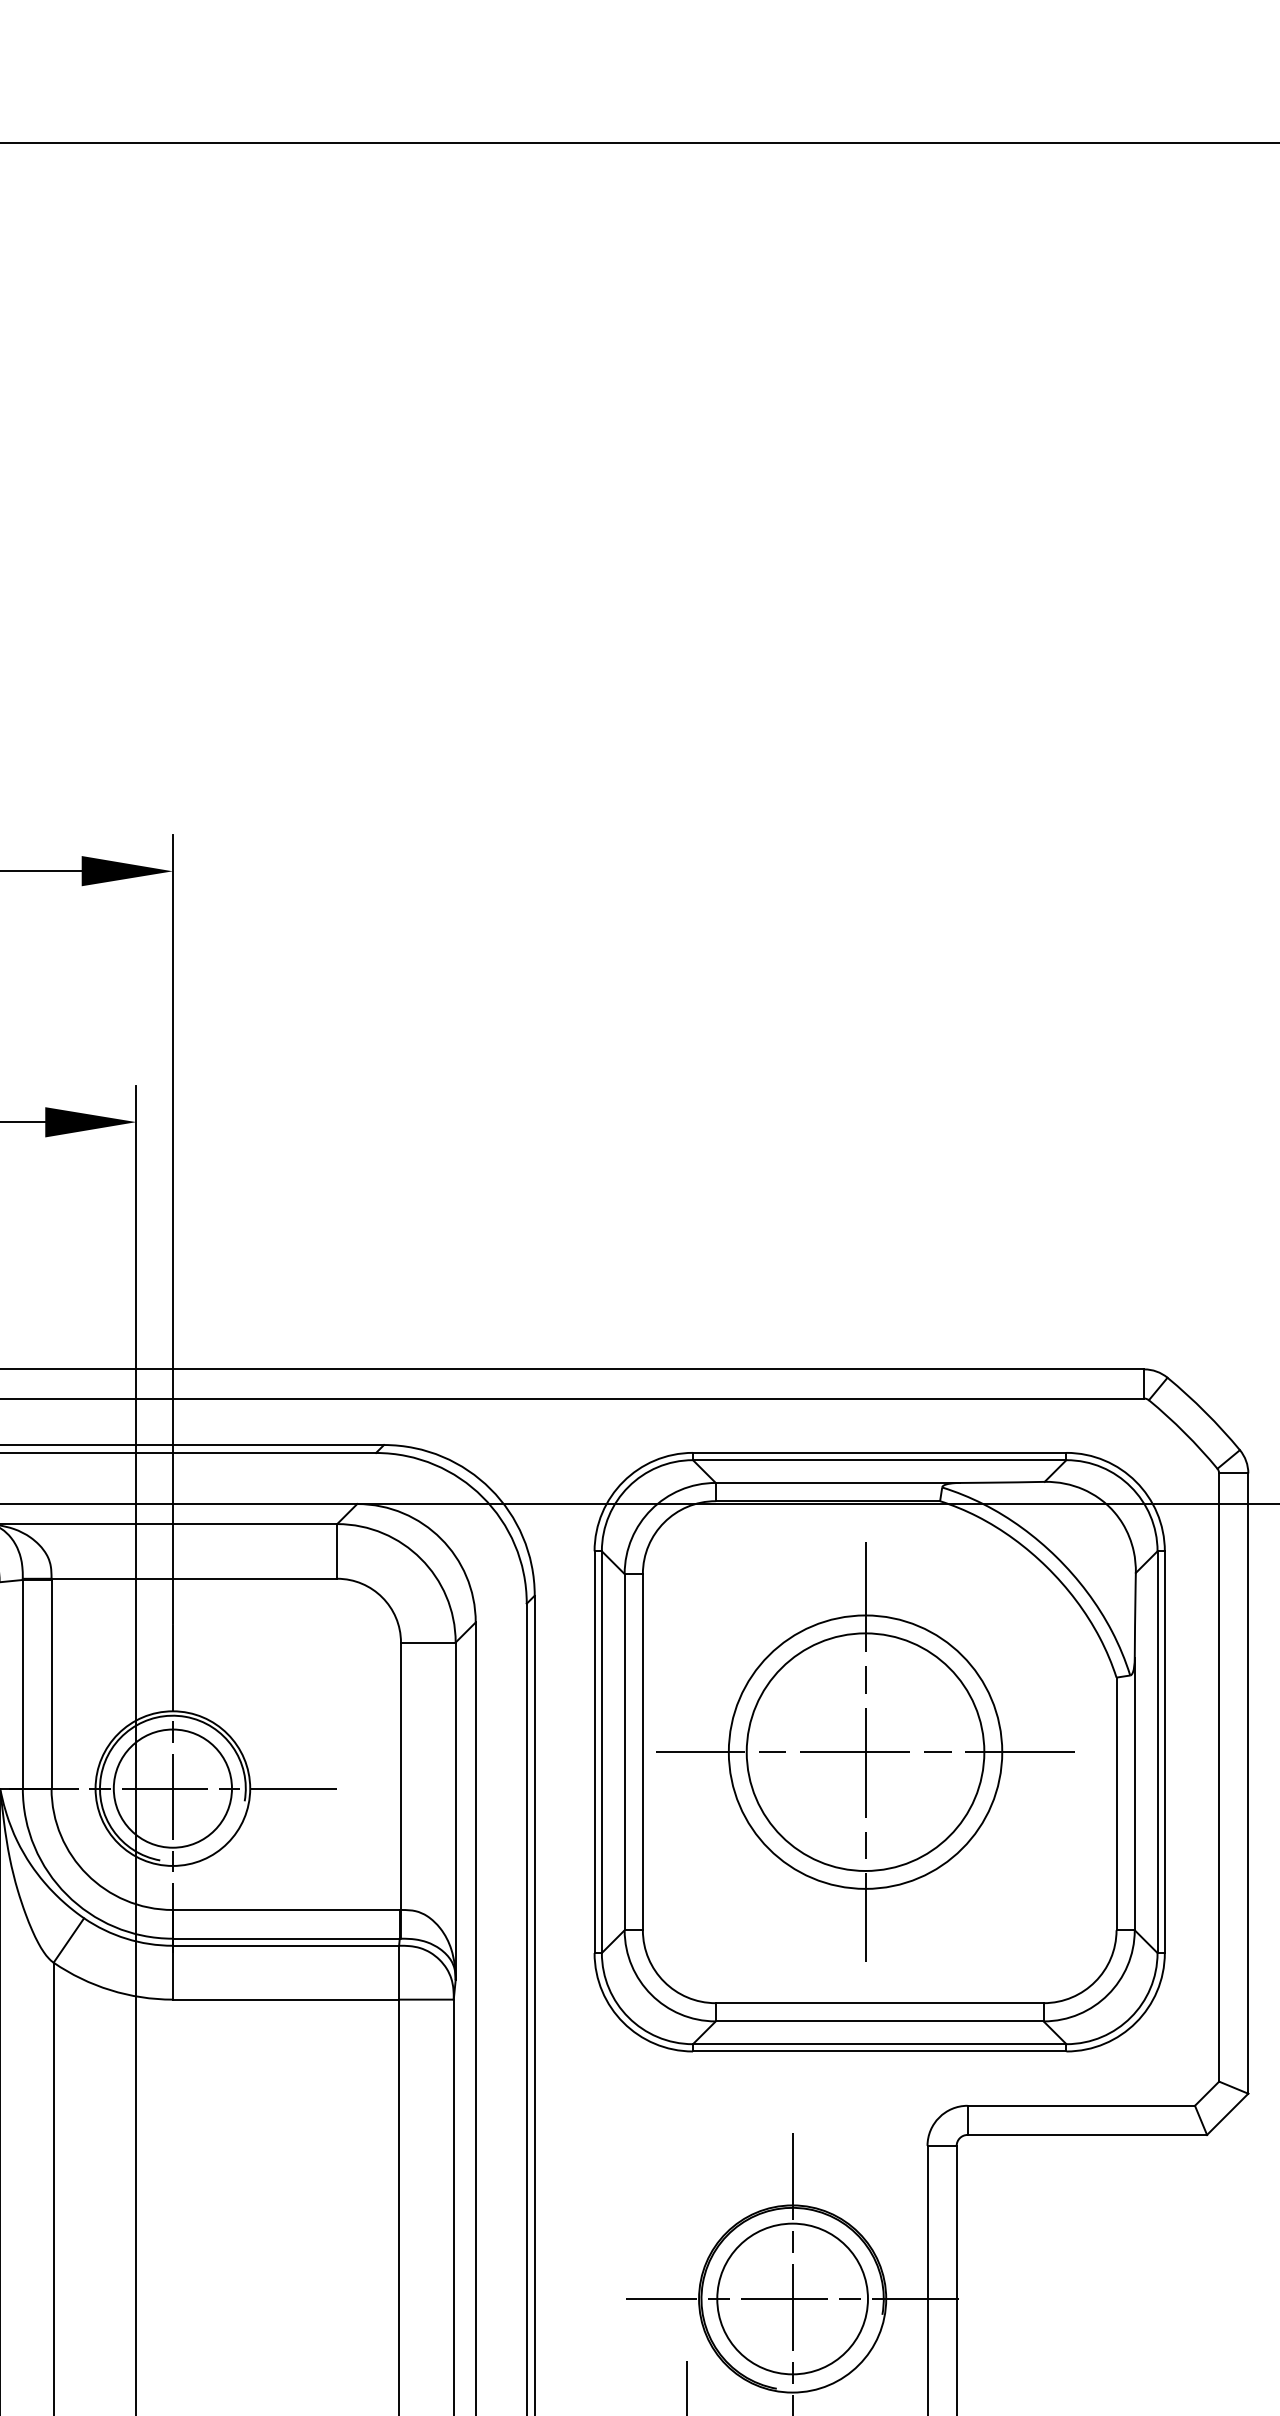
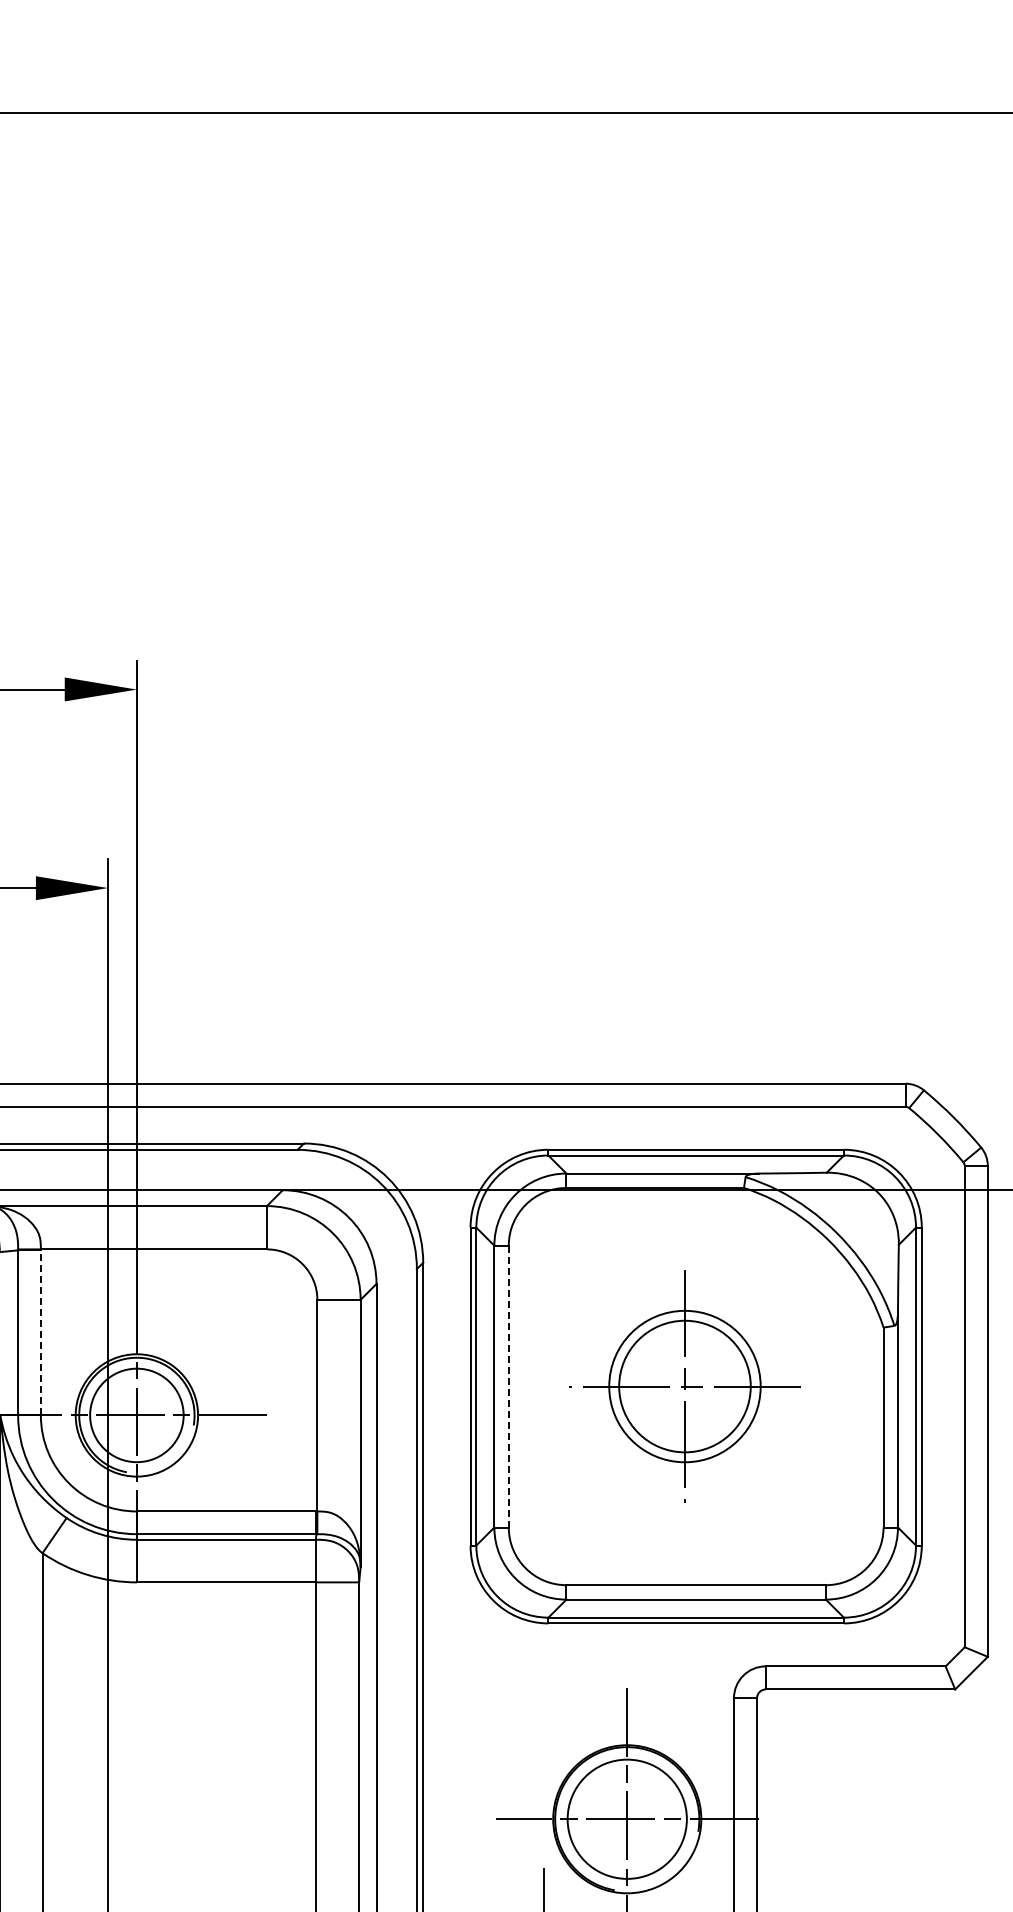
line: (51, 1683) -> (40, 1332), solid -> dashed
line: (642, 1752) -> (508, 1386), solid -> dashed
part: (864, 1752) -> (684, 1386), size x0.7

